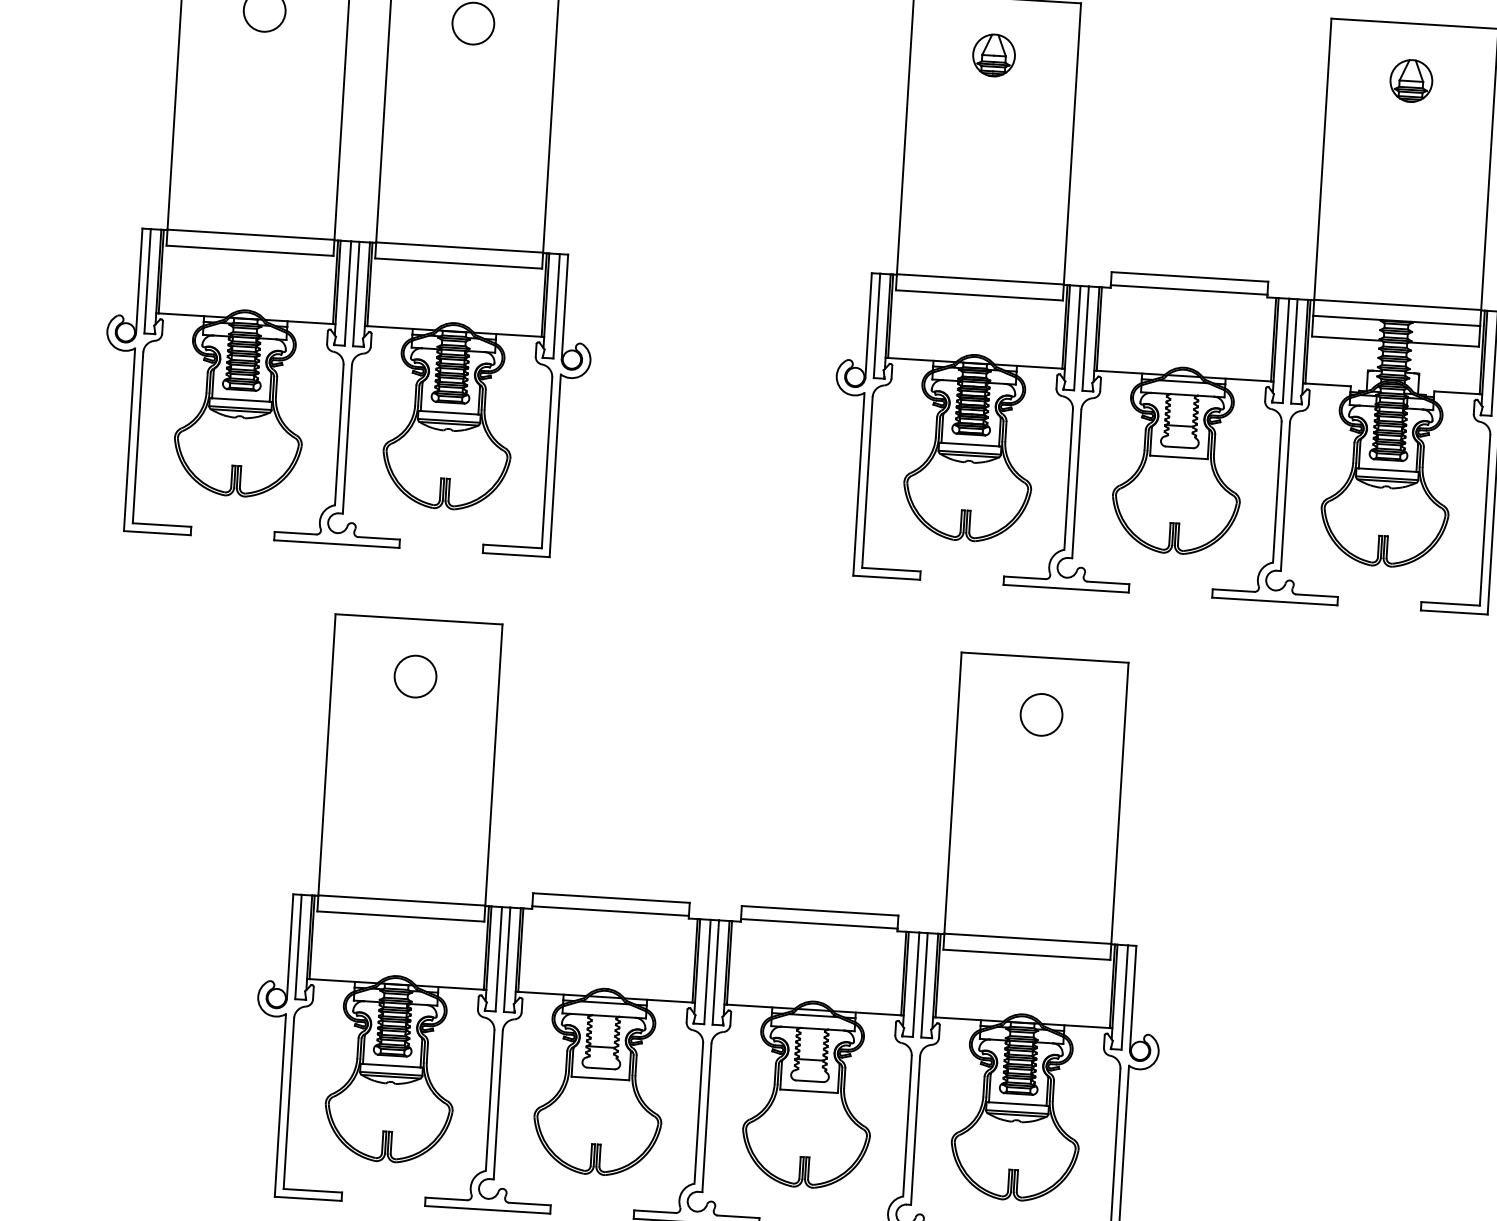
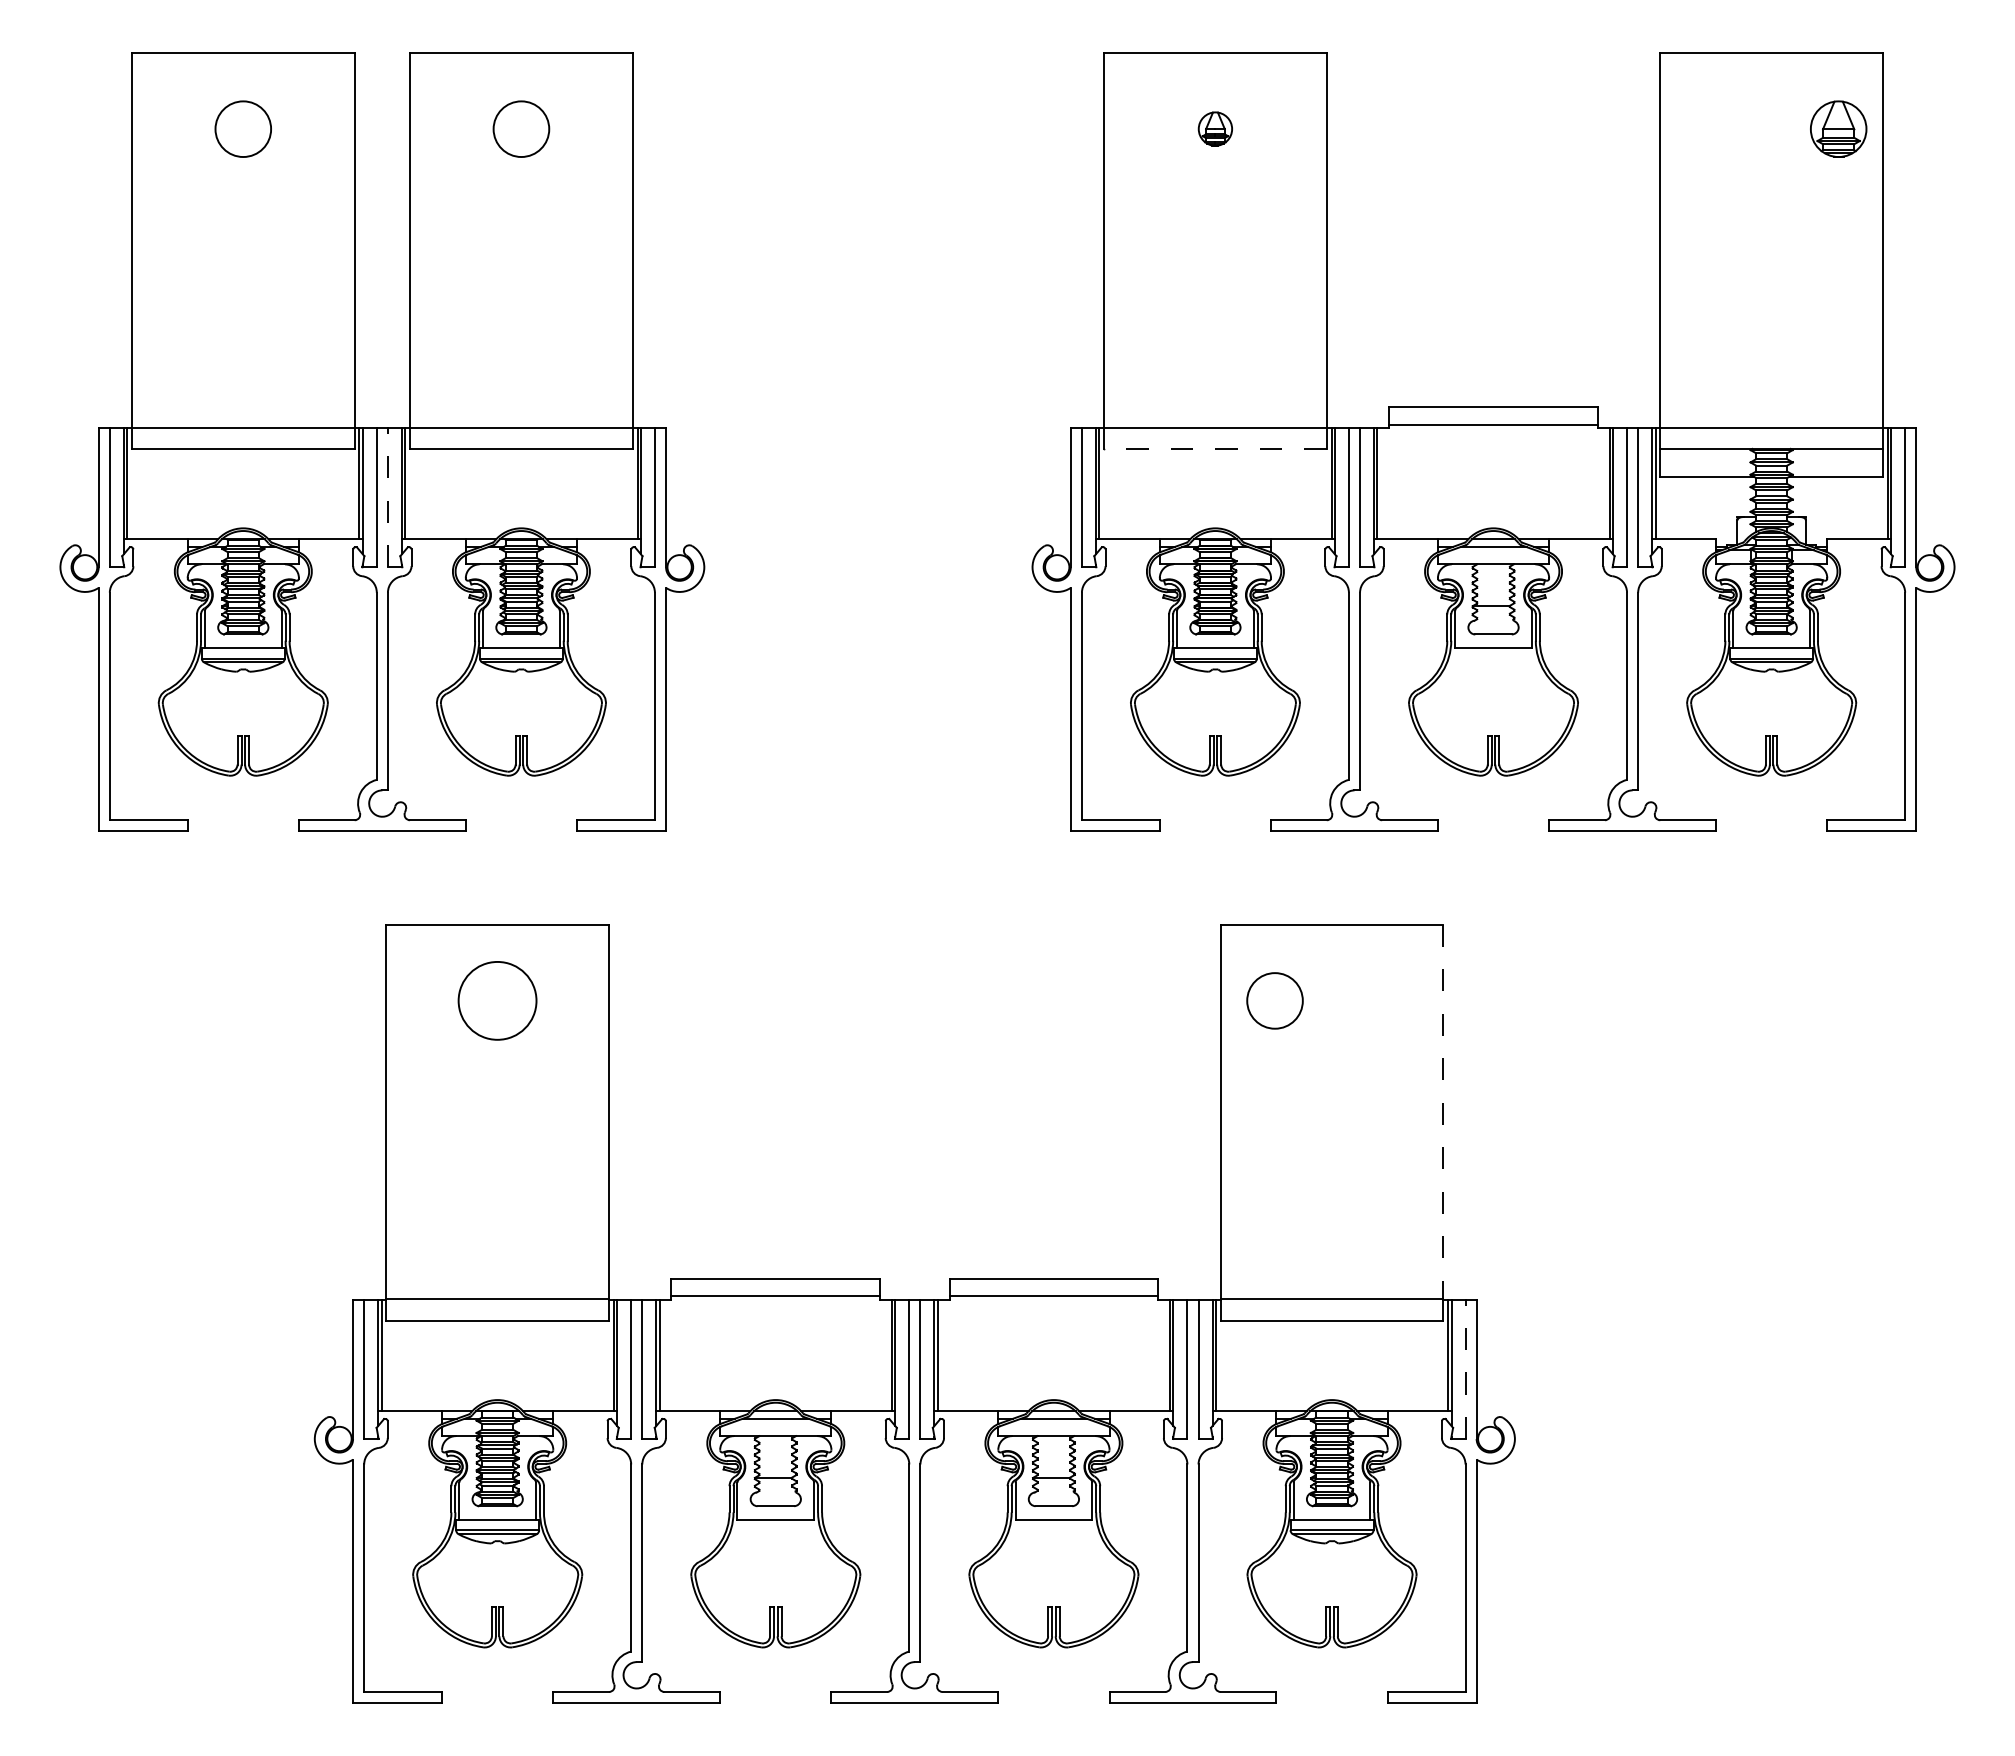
part: (994, 54) -> (1215, 128), size x0.6
part: (1411, 80) -> (1838, 128), moved
line: (355, 293) -> (387, 497), solid -> dashed
line: (978, 295) -> (1214, 448), solid -> dashed
circle: (415, 676) -> (497, 1000), size x1.4
circle: (1041, 714) -> (1274, 1000), moved
line: (1120, 803) -> (1443, 1112), solid -> dashed
line: (1124, 997) -> (1465, 1369), solid -> dashed

